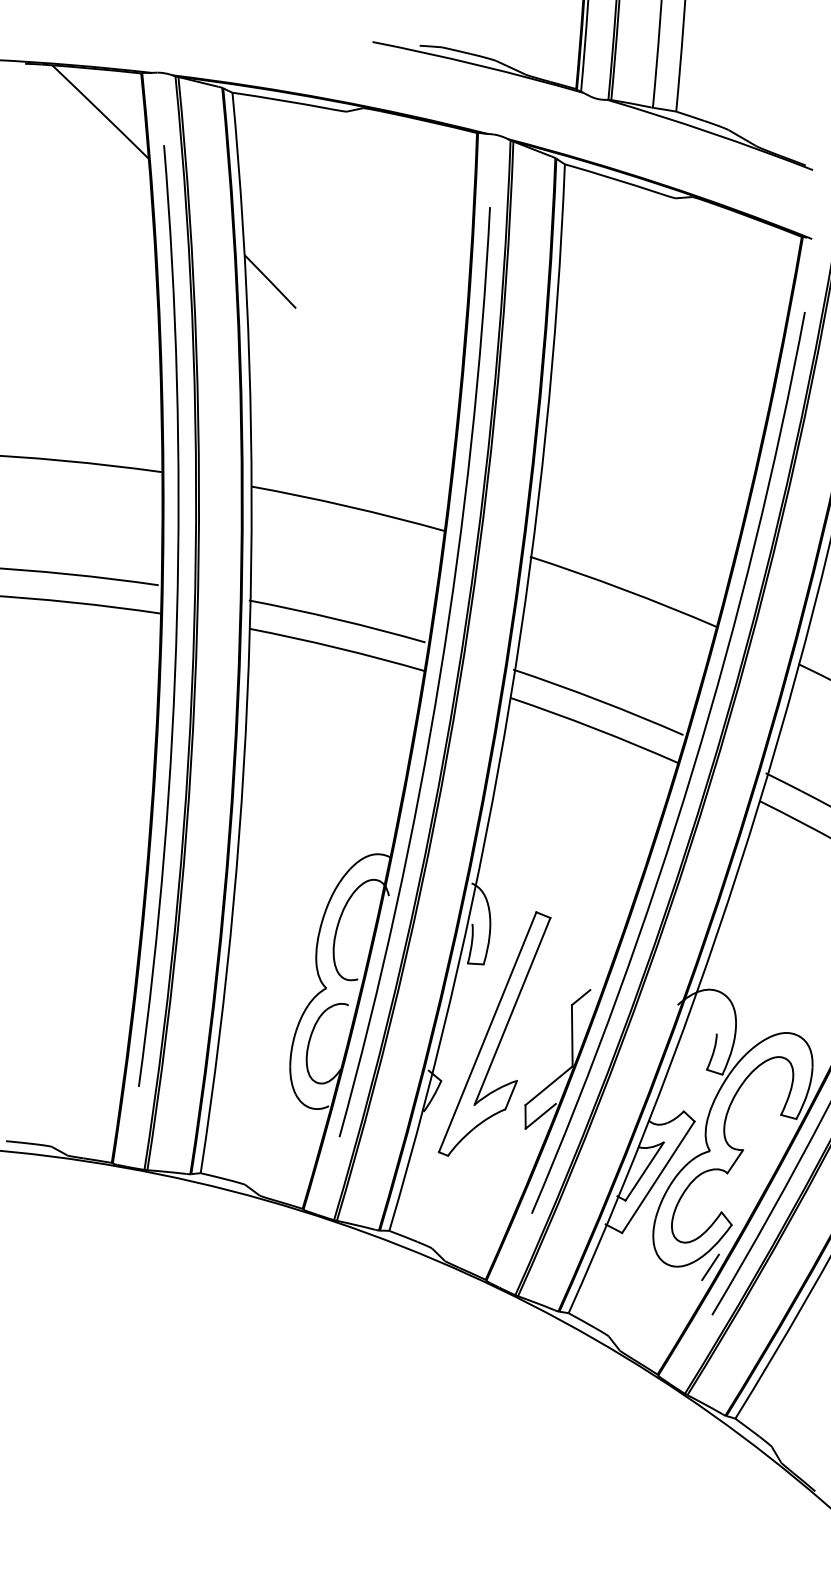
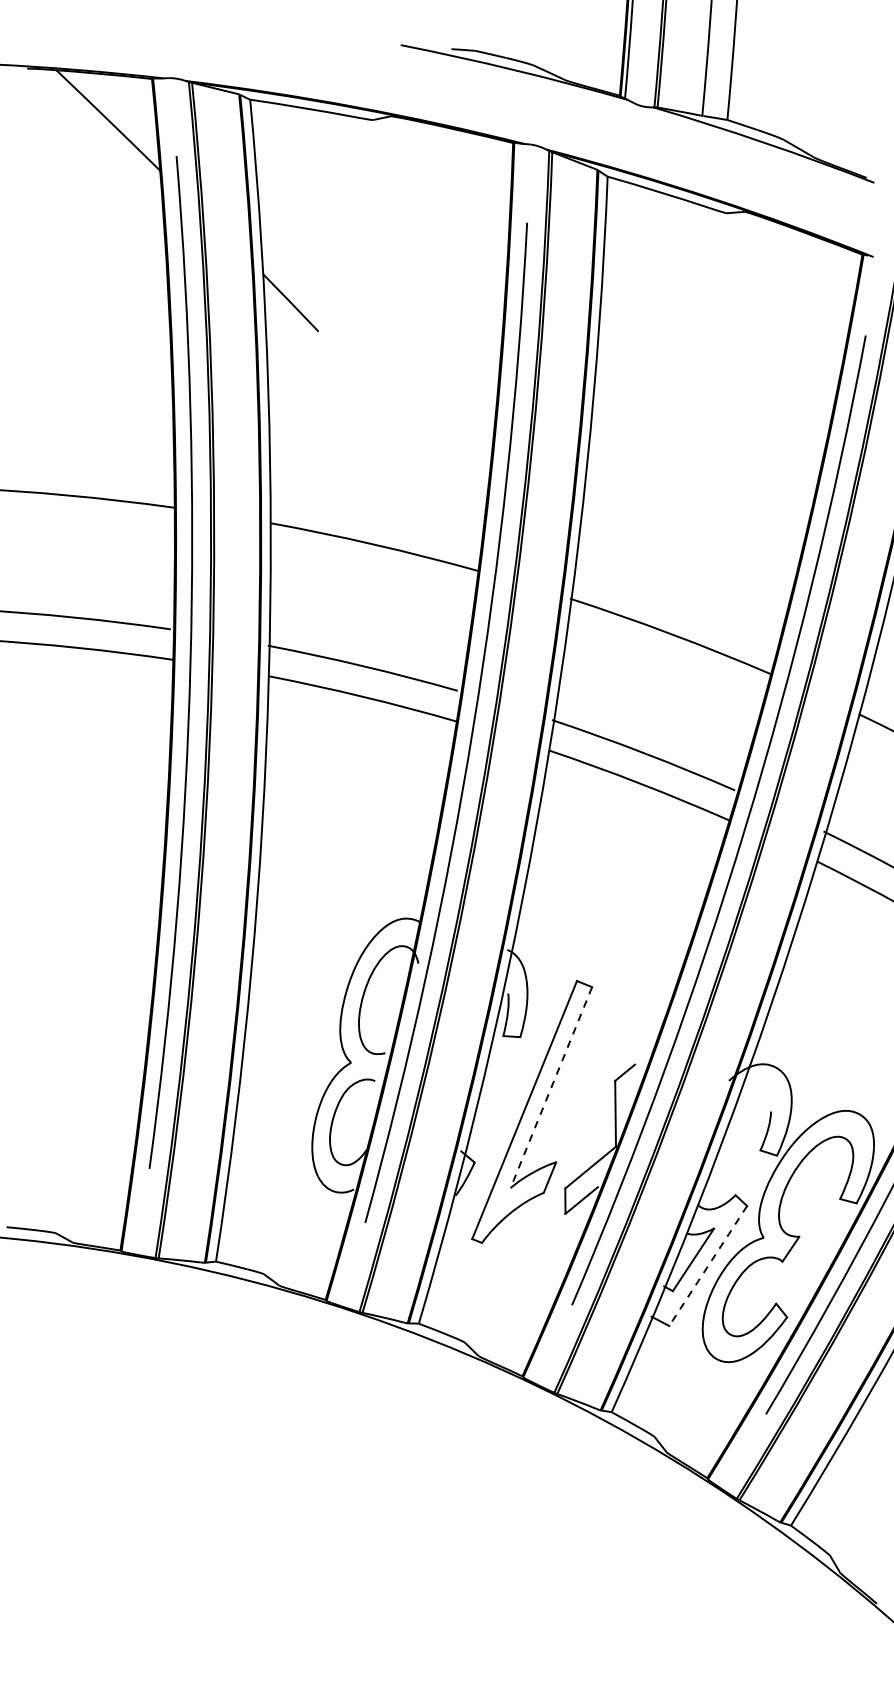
line: (512, 1011) -> (551, 1087), solid -> dashed
line: (658, 1177) -> (708, 1266), solid -> dashed
line: (710, 1267) -> (764, 1363), removed

